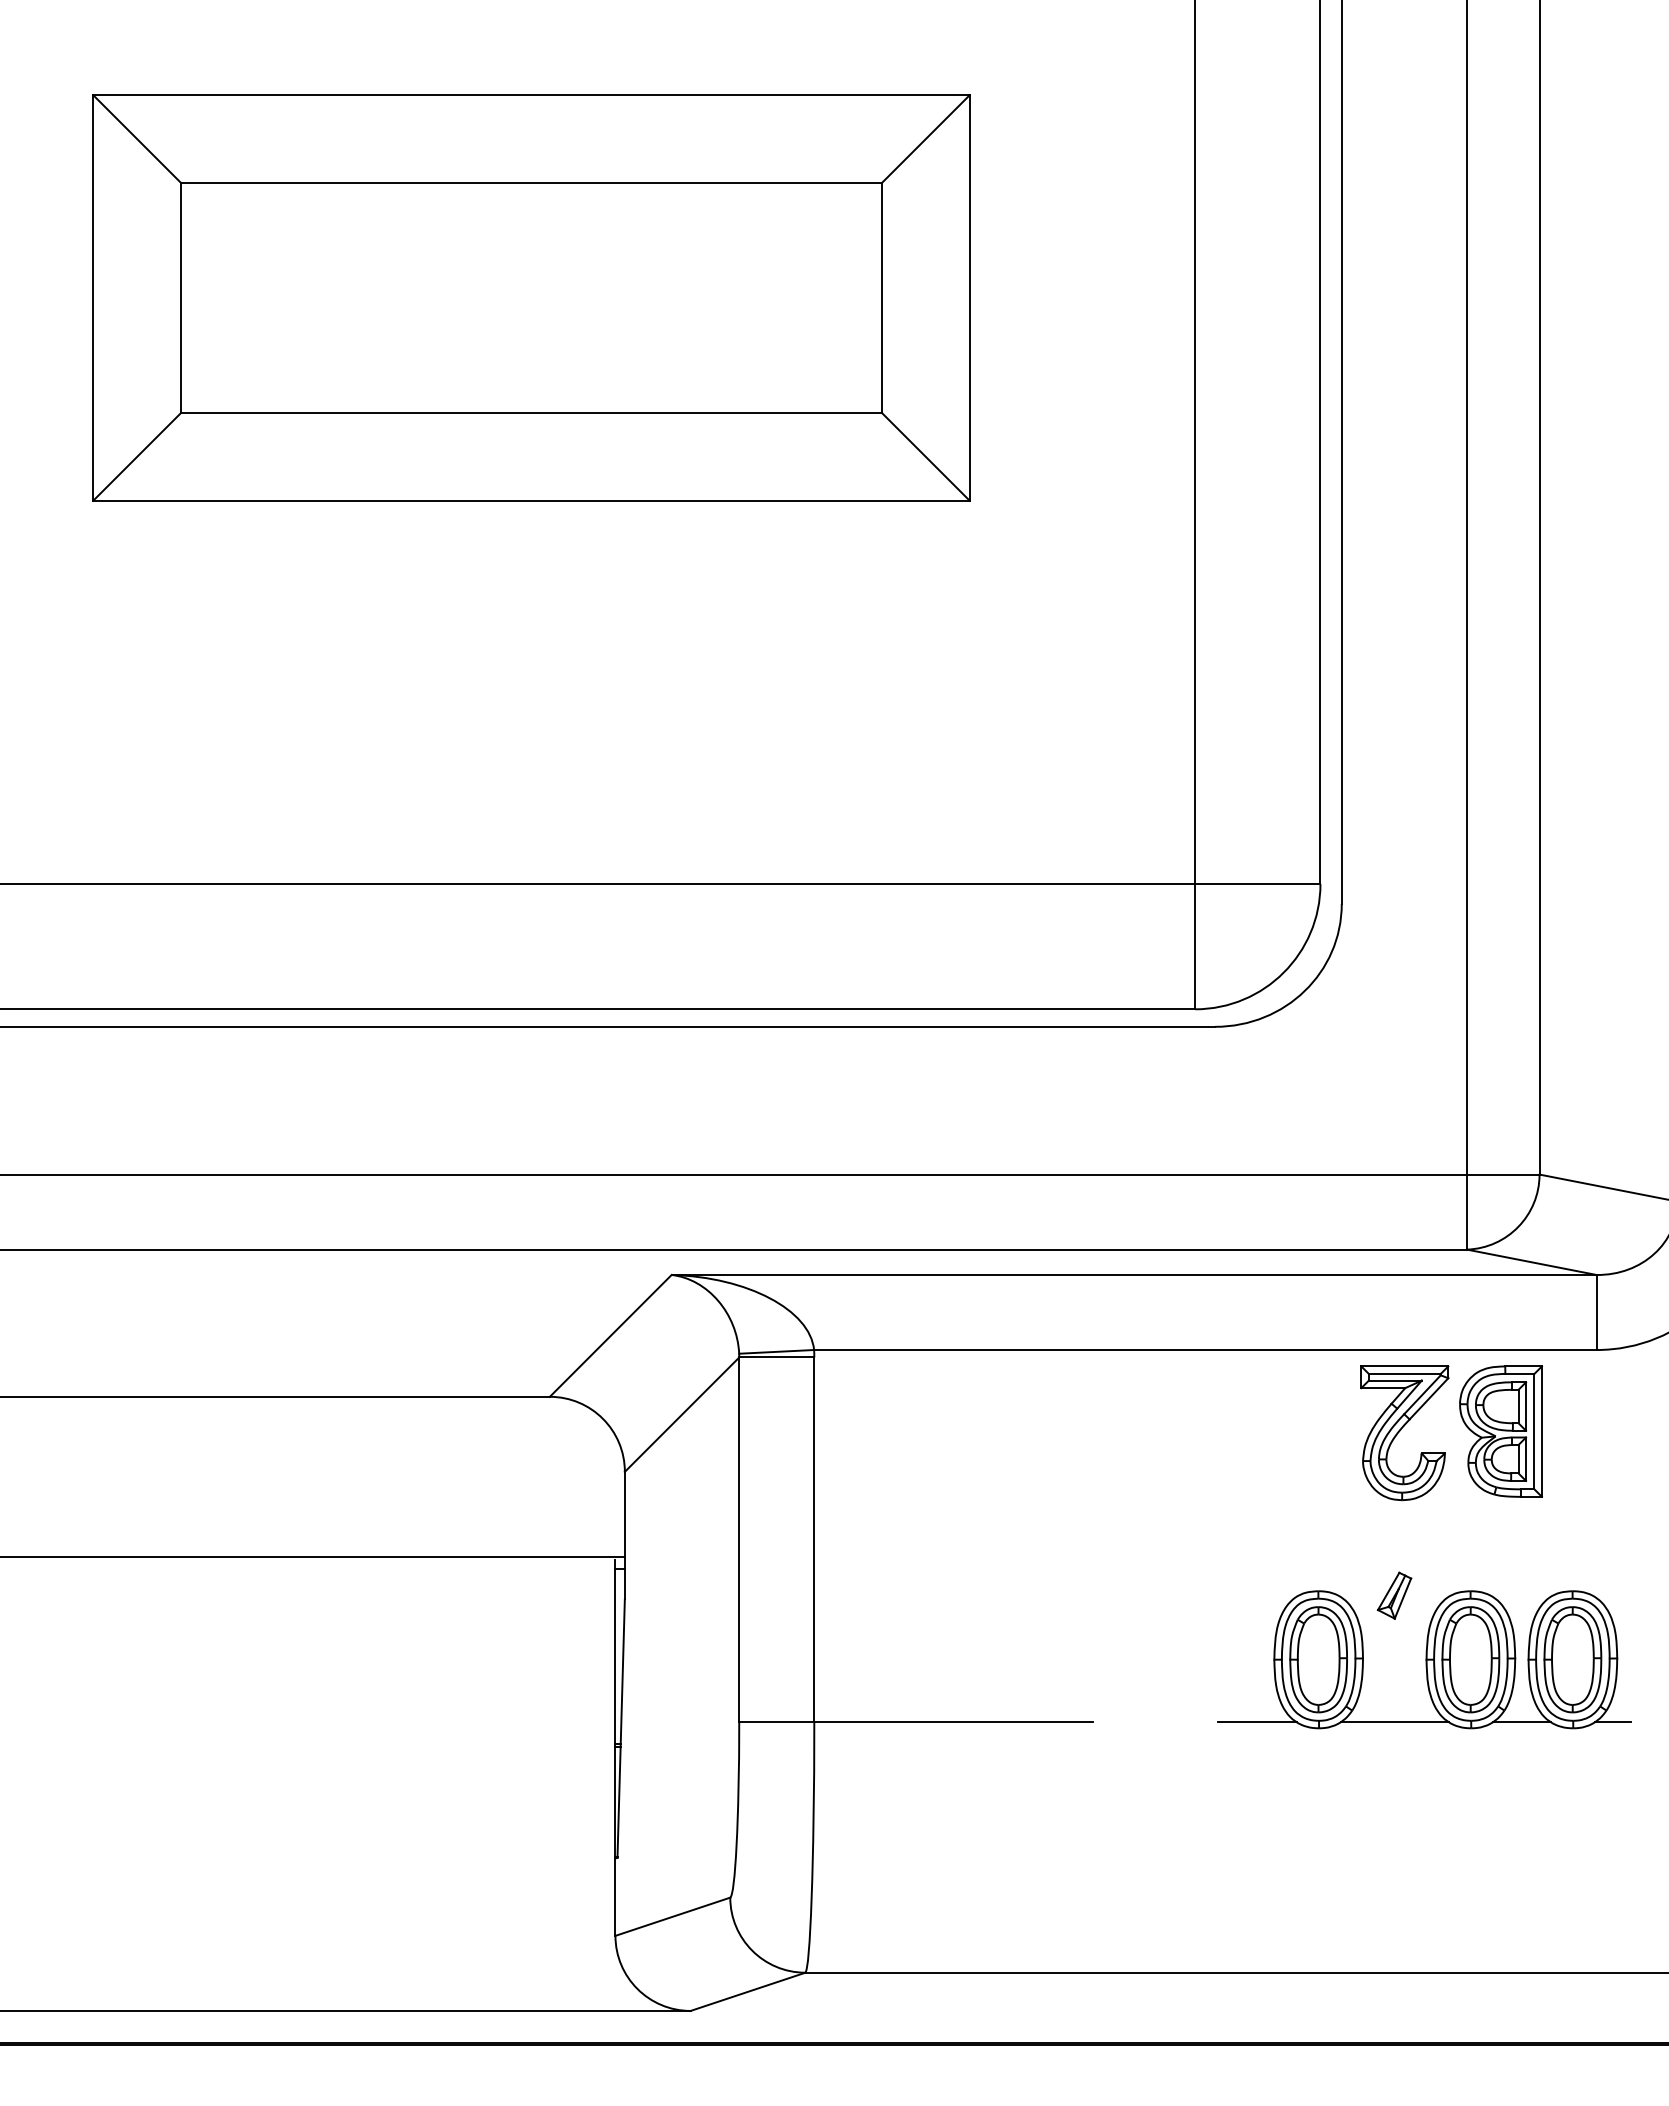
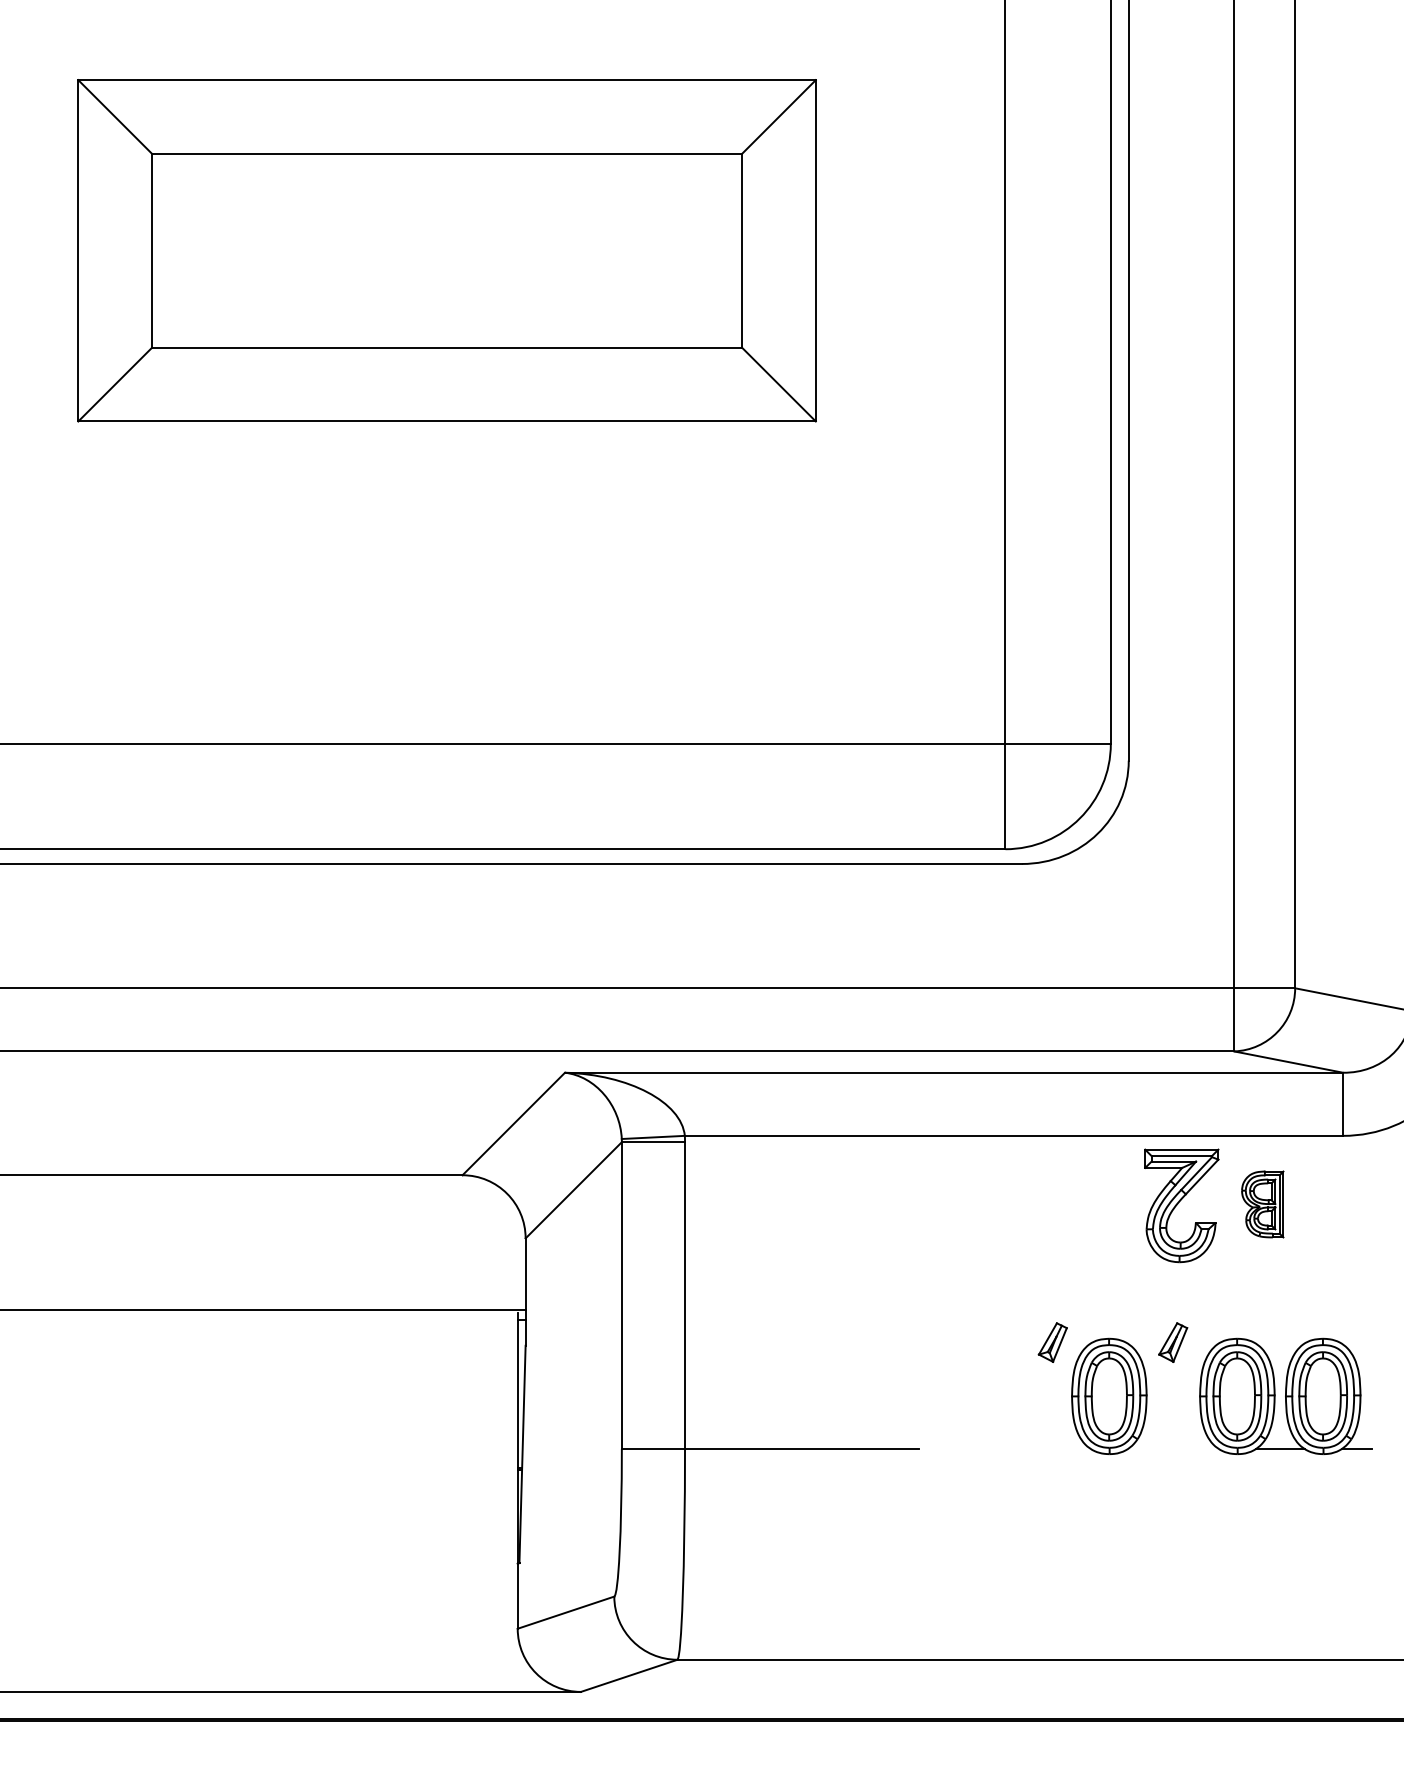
part: (1500, 1431) -> (1262, 1204), size x0.6
part: (1251, 1595) -> (1052, 1342), added
line: (1256, 1722) -> (1057, 1449), removed
line: (1394, 1722) -> (1173, 1449), removed

